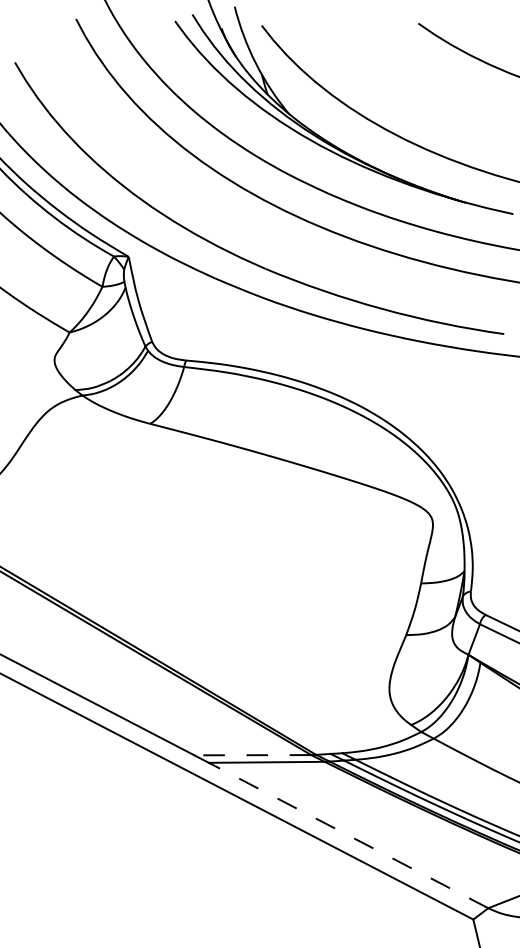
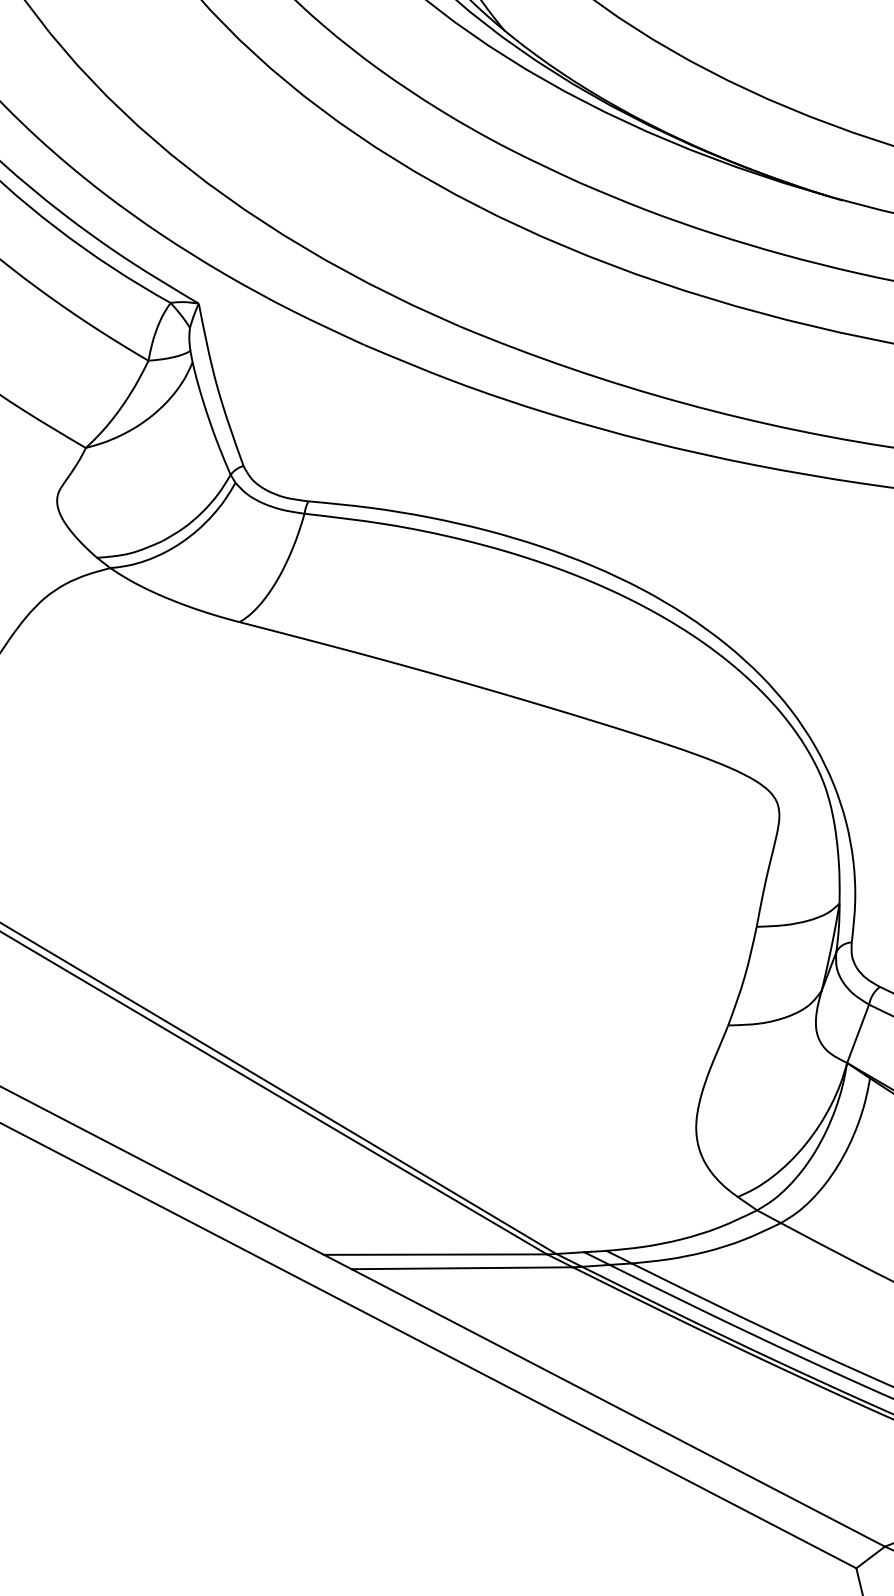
line: (252, 755) -> (434, 1255), dashed -> solid
line: (348, 835) -> (618, 1407), dashed -> solid

